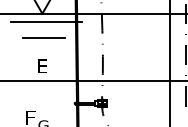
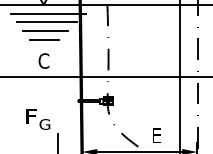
line: (45, 30) -> (47, 22), added
line: (43, 46) -> (44, 39), added
text: (42, 65) -> (43, 60), E -> C

